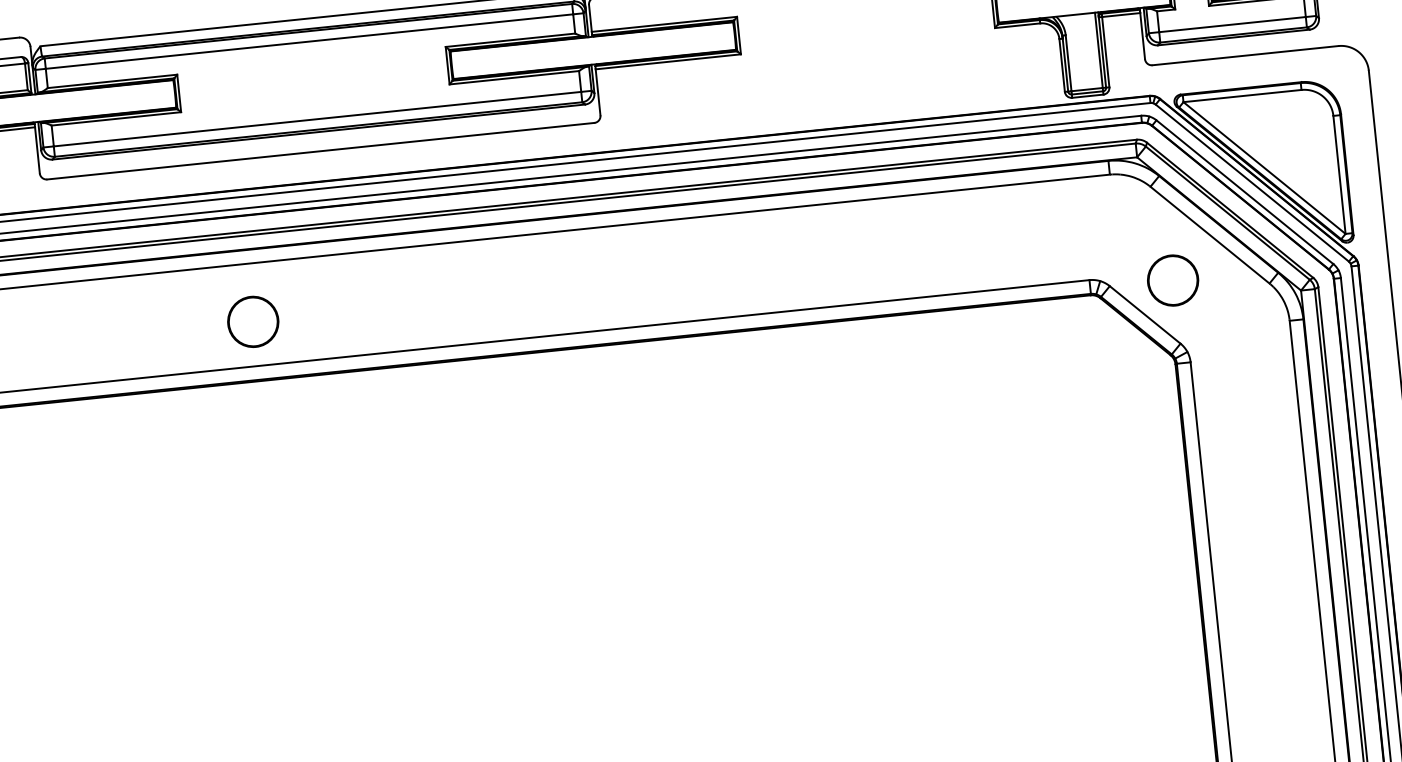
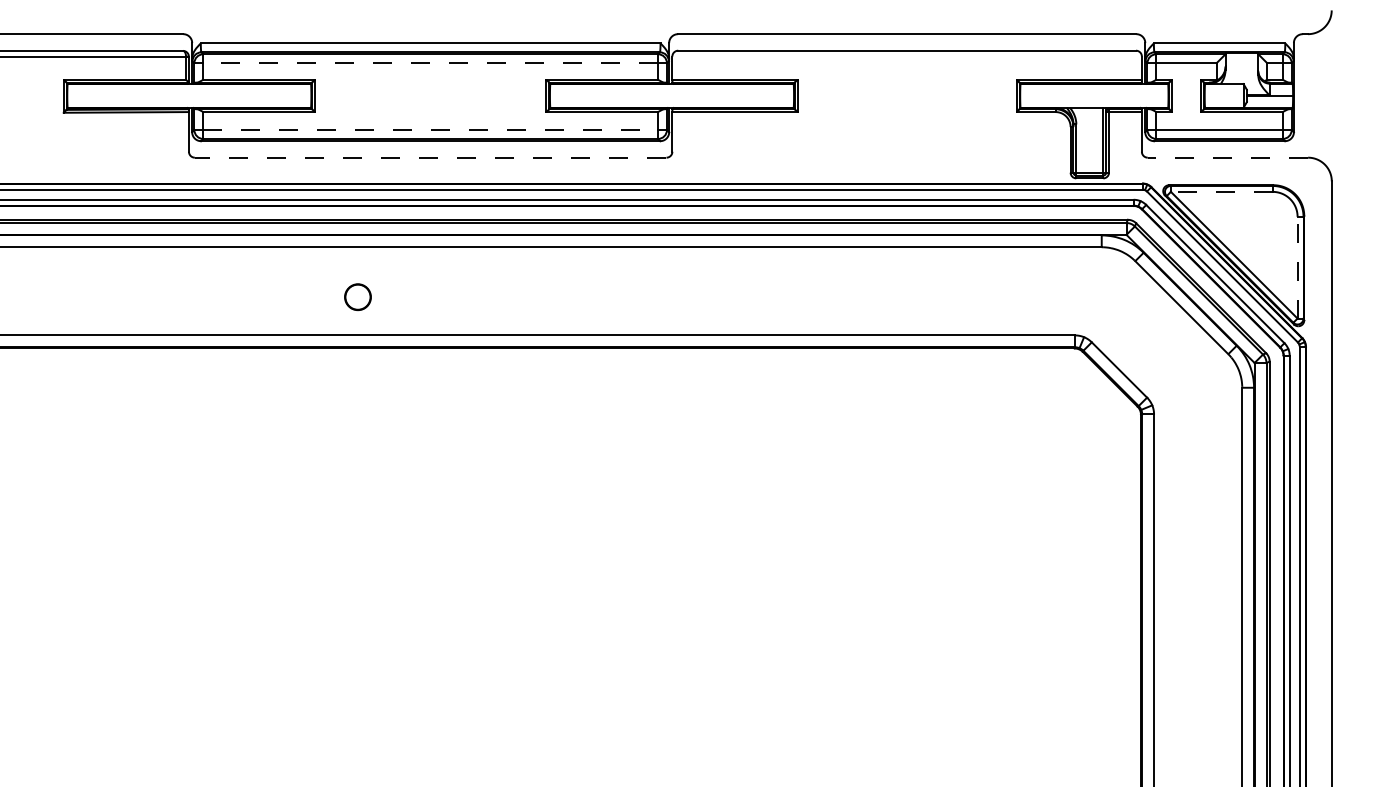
line: (309, 41) -> (430, 63), solid -> dashed
line: (1244, 55) -> (1227, 157), solid -> dashed
line: (1242, 95) -> (1221, 191), solid -> dashed
line: (318, 119) -> (431, 130), solid -> dashed
line: (320, 151) -> (430, 157), solid -> dashed
line: (1339, 174) -> (1297, 267), solid -> dashed
circle: (1172, 279) -> (1145, 342), removed
circle: (252, 320) -> (357, 296), size x0.6

